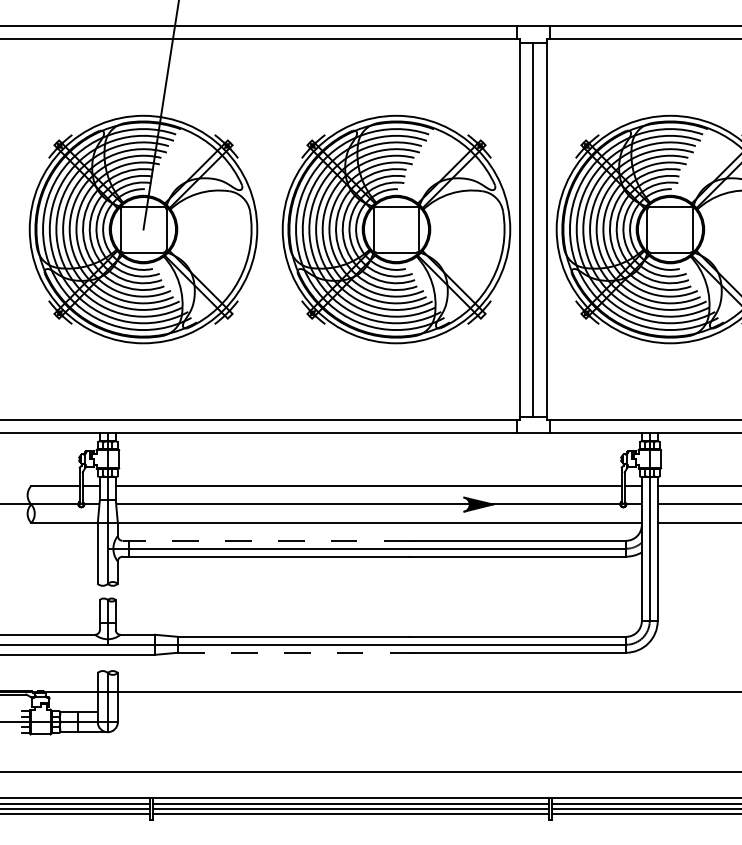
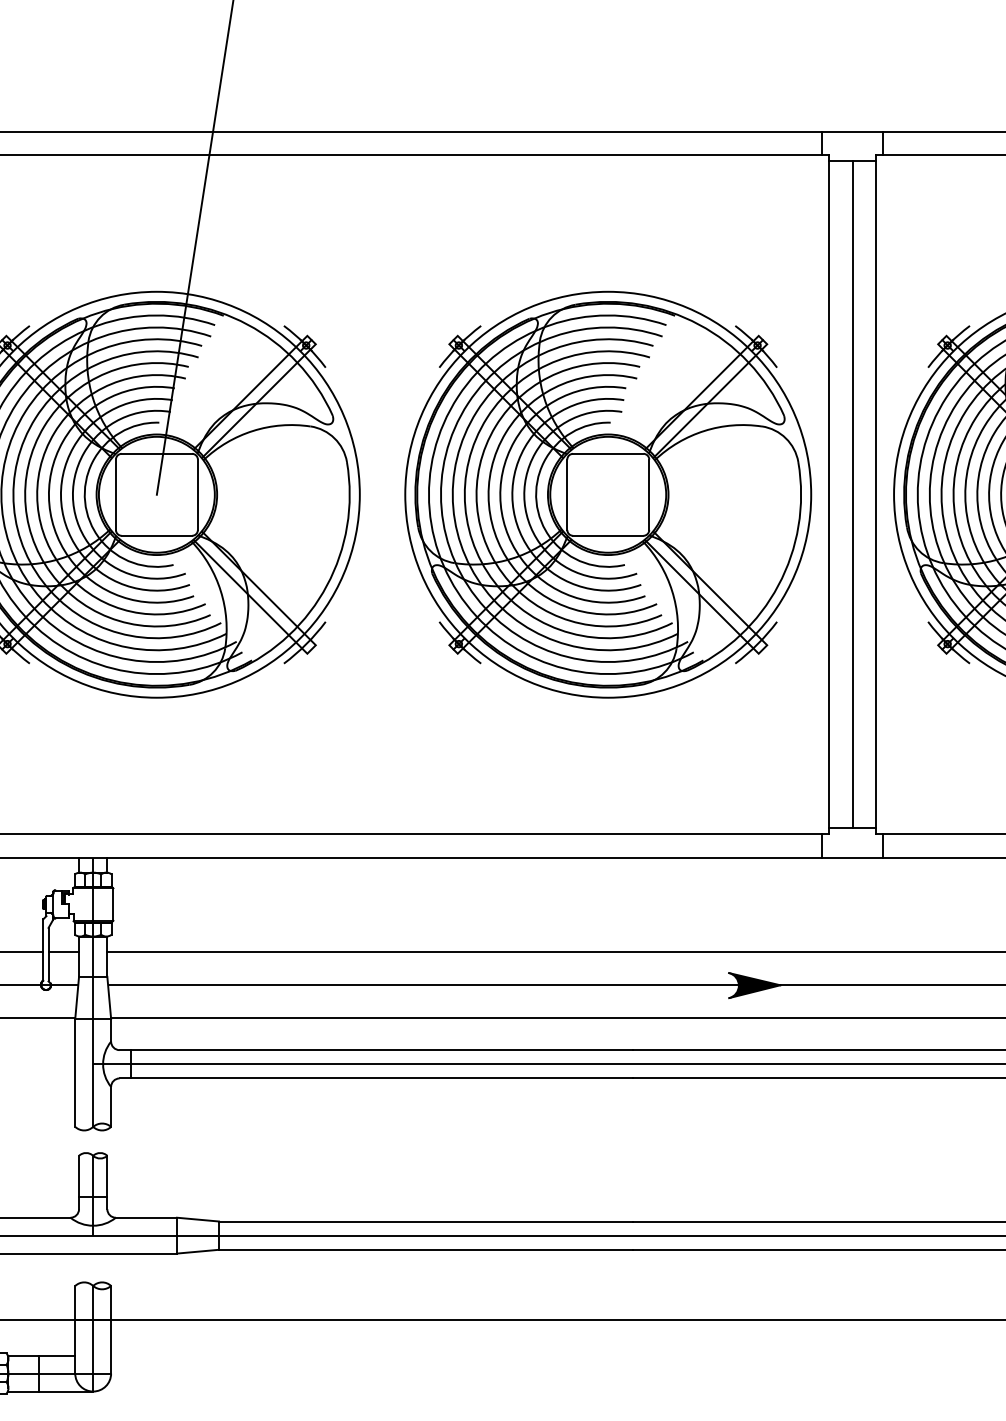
line: (266, 540) -> (376, 1049), dashed -> solid
line: (294, 652) -> (426, 1249), dashed -> solid

